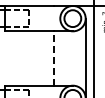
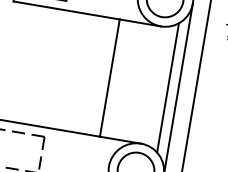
line: (53, 58) -> (108, 77), dashed -> solid
line: (80, 58) -> (167, 87), added

